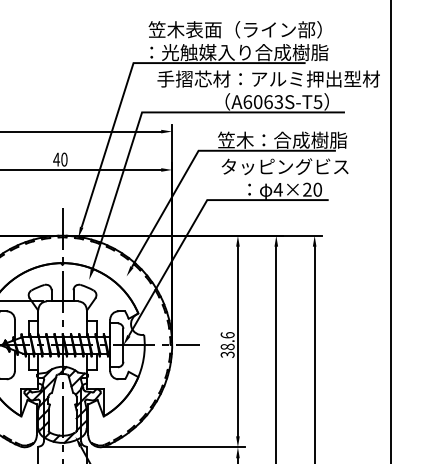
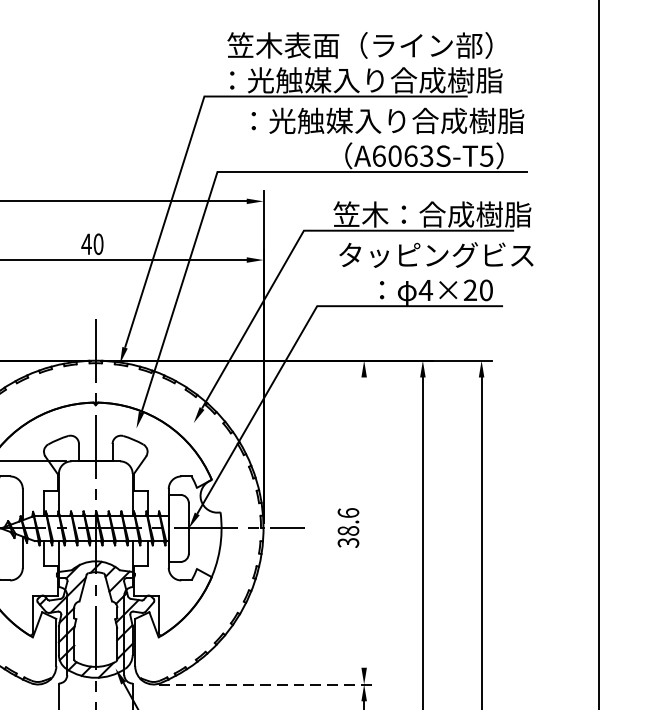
text: (268, 78) -> (410, 120), 手摺芯材：アルミ押出型材 -> ：光触媒入り合成樹脂
line: (237, 341) -> (363, 522), removed
line: (174, 447) -> (267, 684), solid -> dashed

